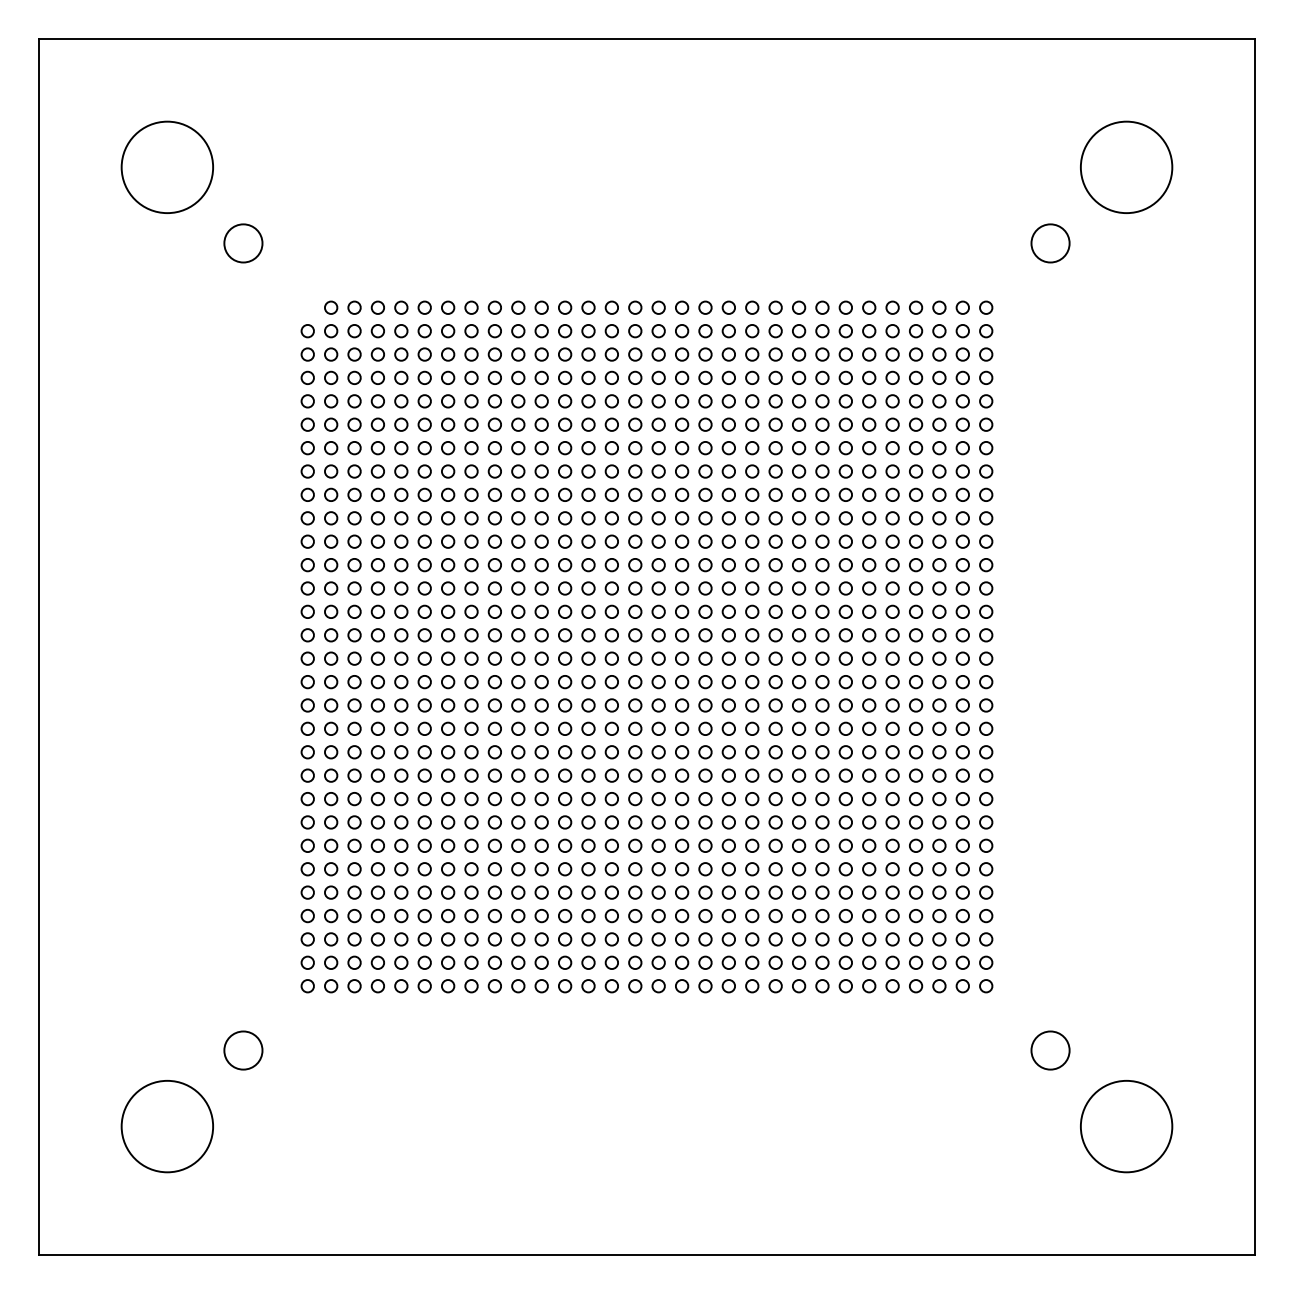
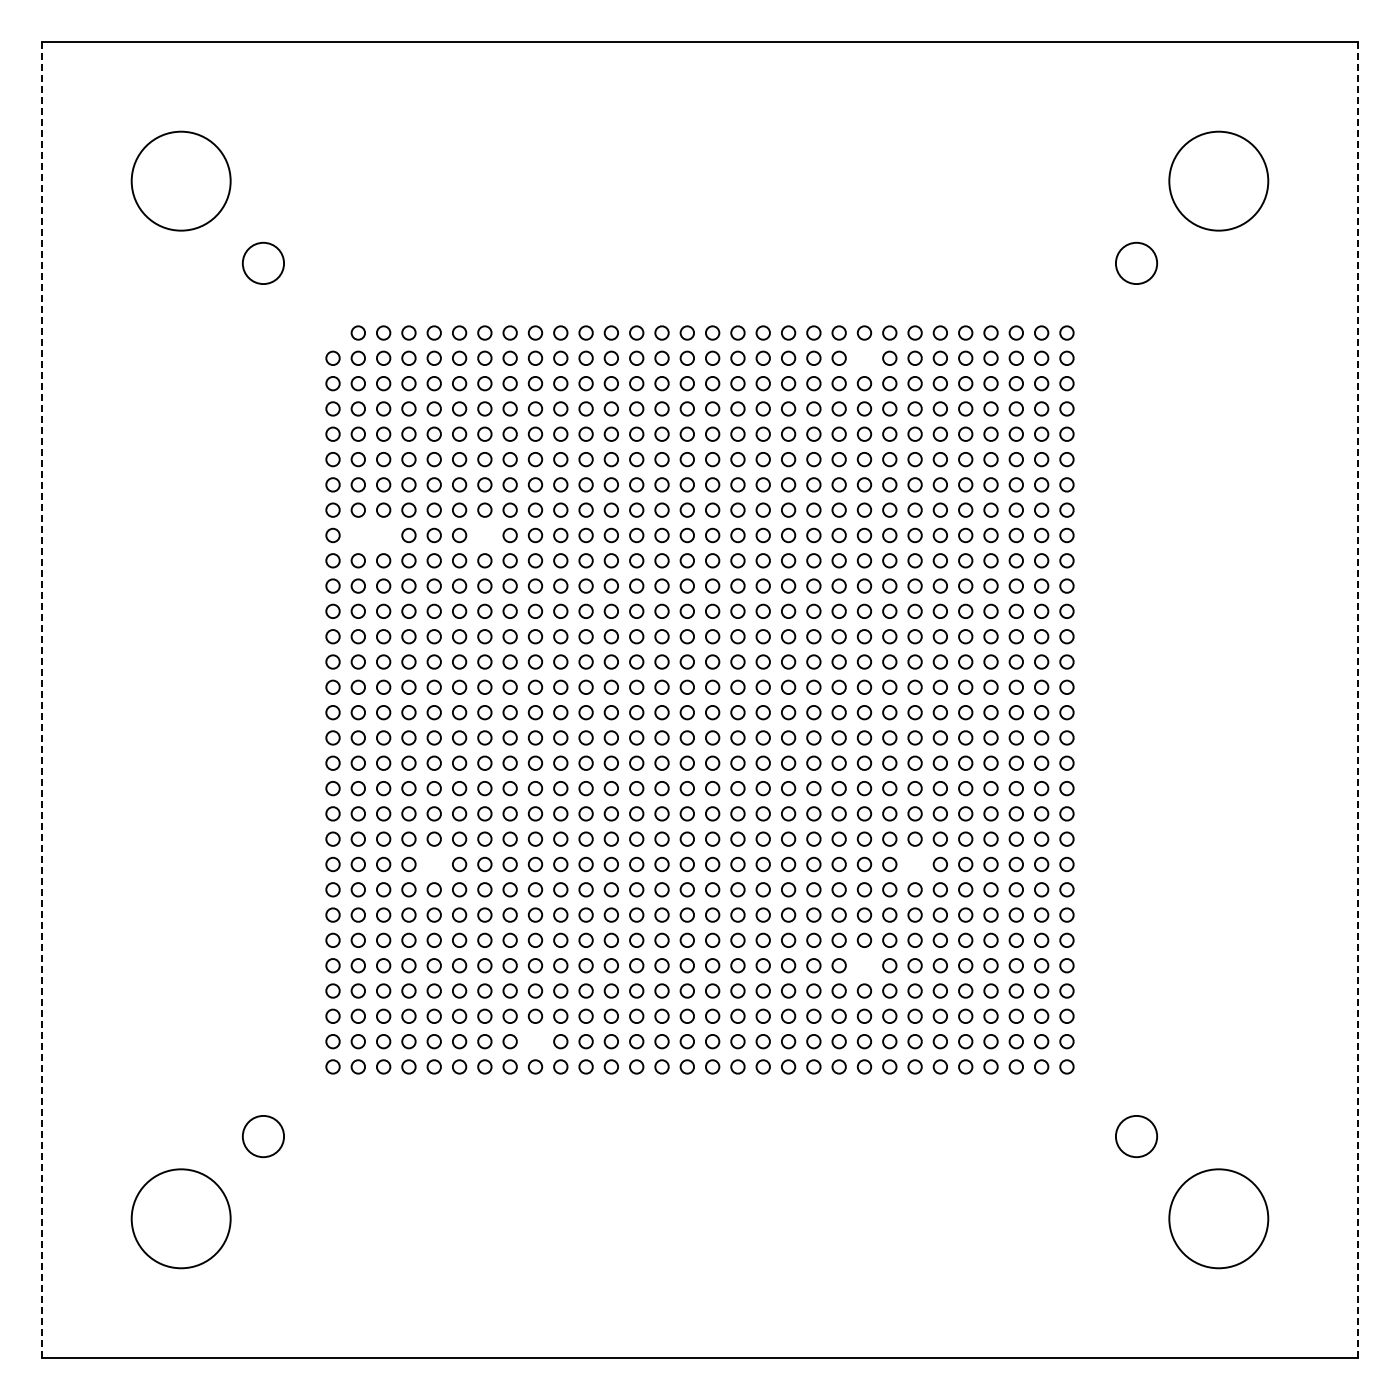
circle: (799, 330) -> (864, 357), removed
circle: (330, 494) -> (357, 535), removed
circle: (354, 494) -> (383, 535), removed
circle: (447, 494) -> (484, 535), removed
line: (39, 647) -> (42, 700), solid -> dashed
line: (1255, 647) -> (1358, 700), solid -> dashed
circle: (400, 799) -> (433, 864), removed
circle: (845, 799) -> (914, 864), removed
circle: (799, 892) -> (864, 965), removed
circle: (494, 962) -> (535, 1041), removed

